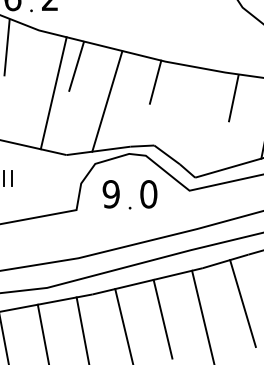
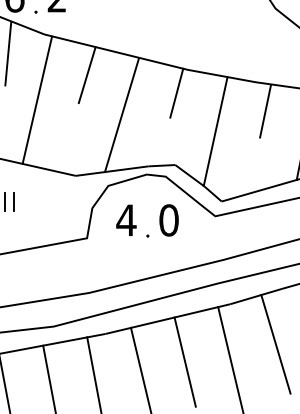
line: (53, 93) -> (37, 100), moved
line: (189, 115) -> (215, 130), added
text: (111, 194) -> (126, 220), 9 -> 4

